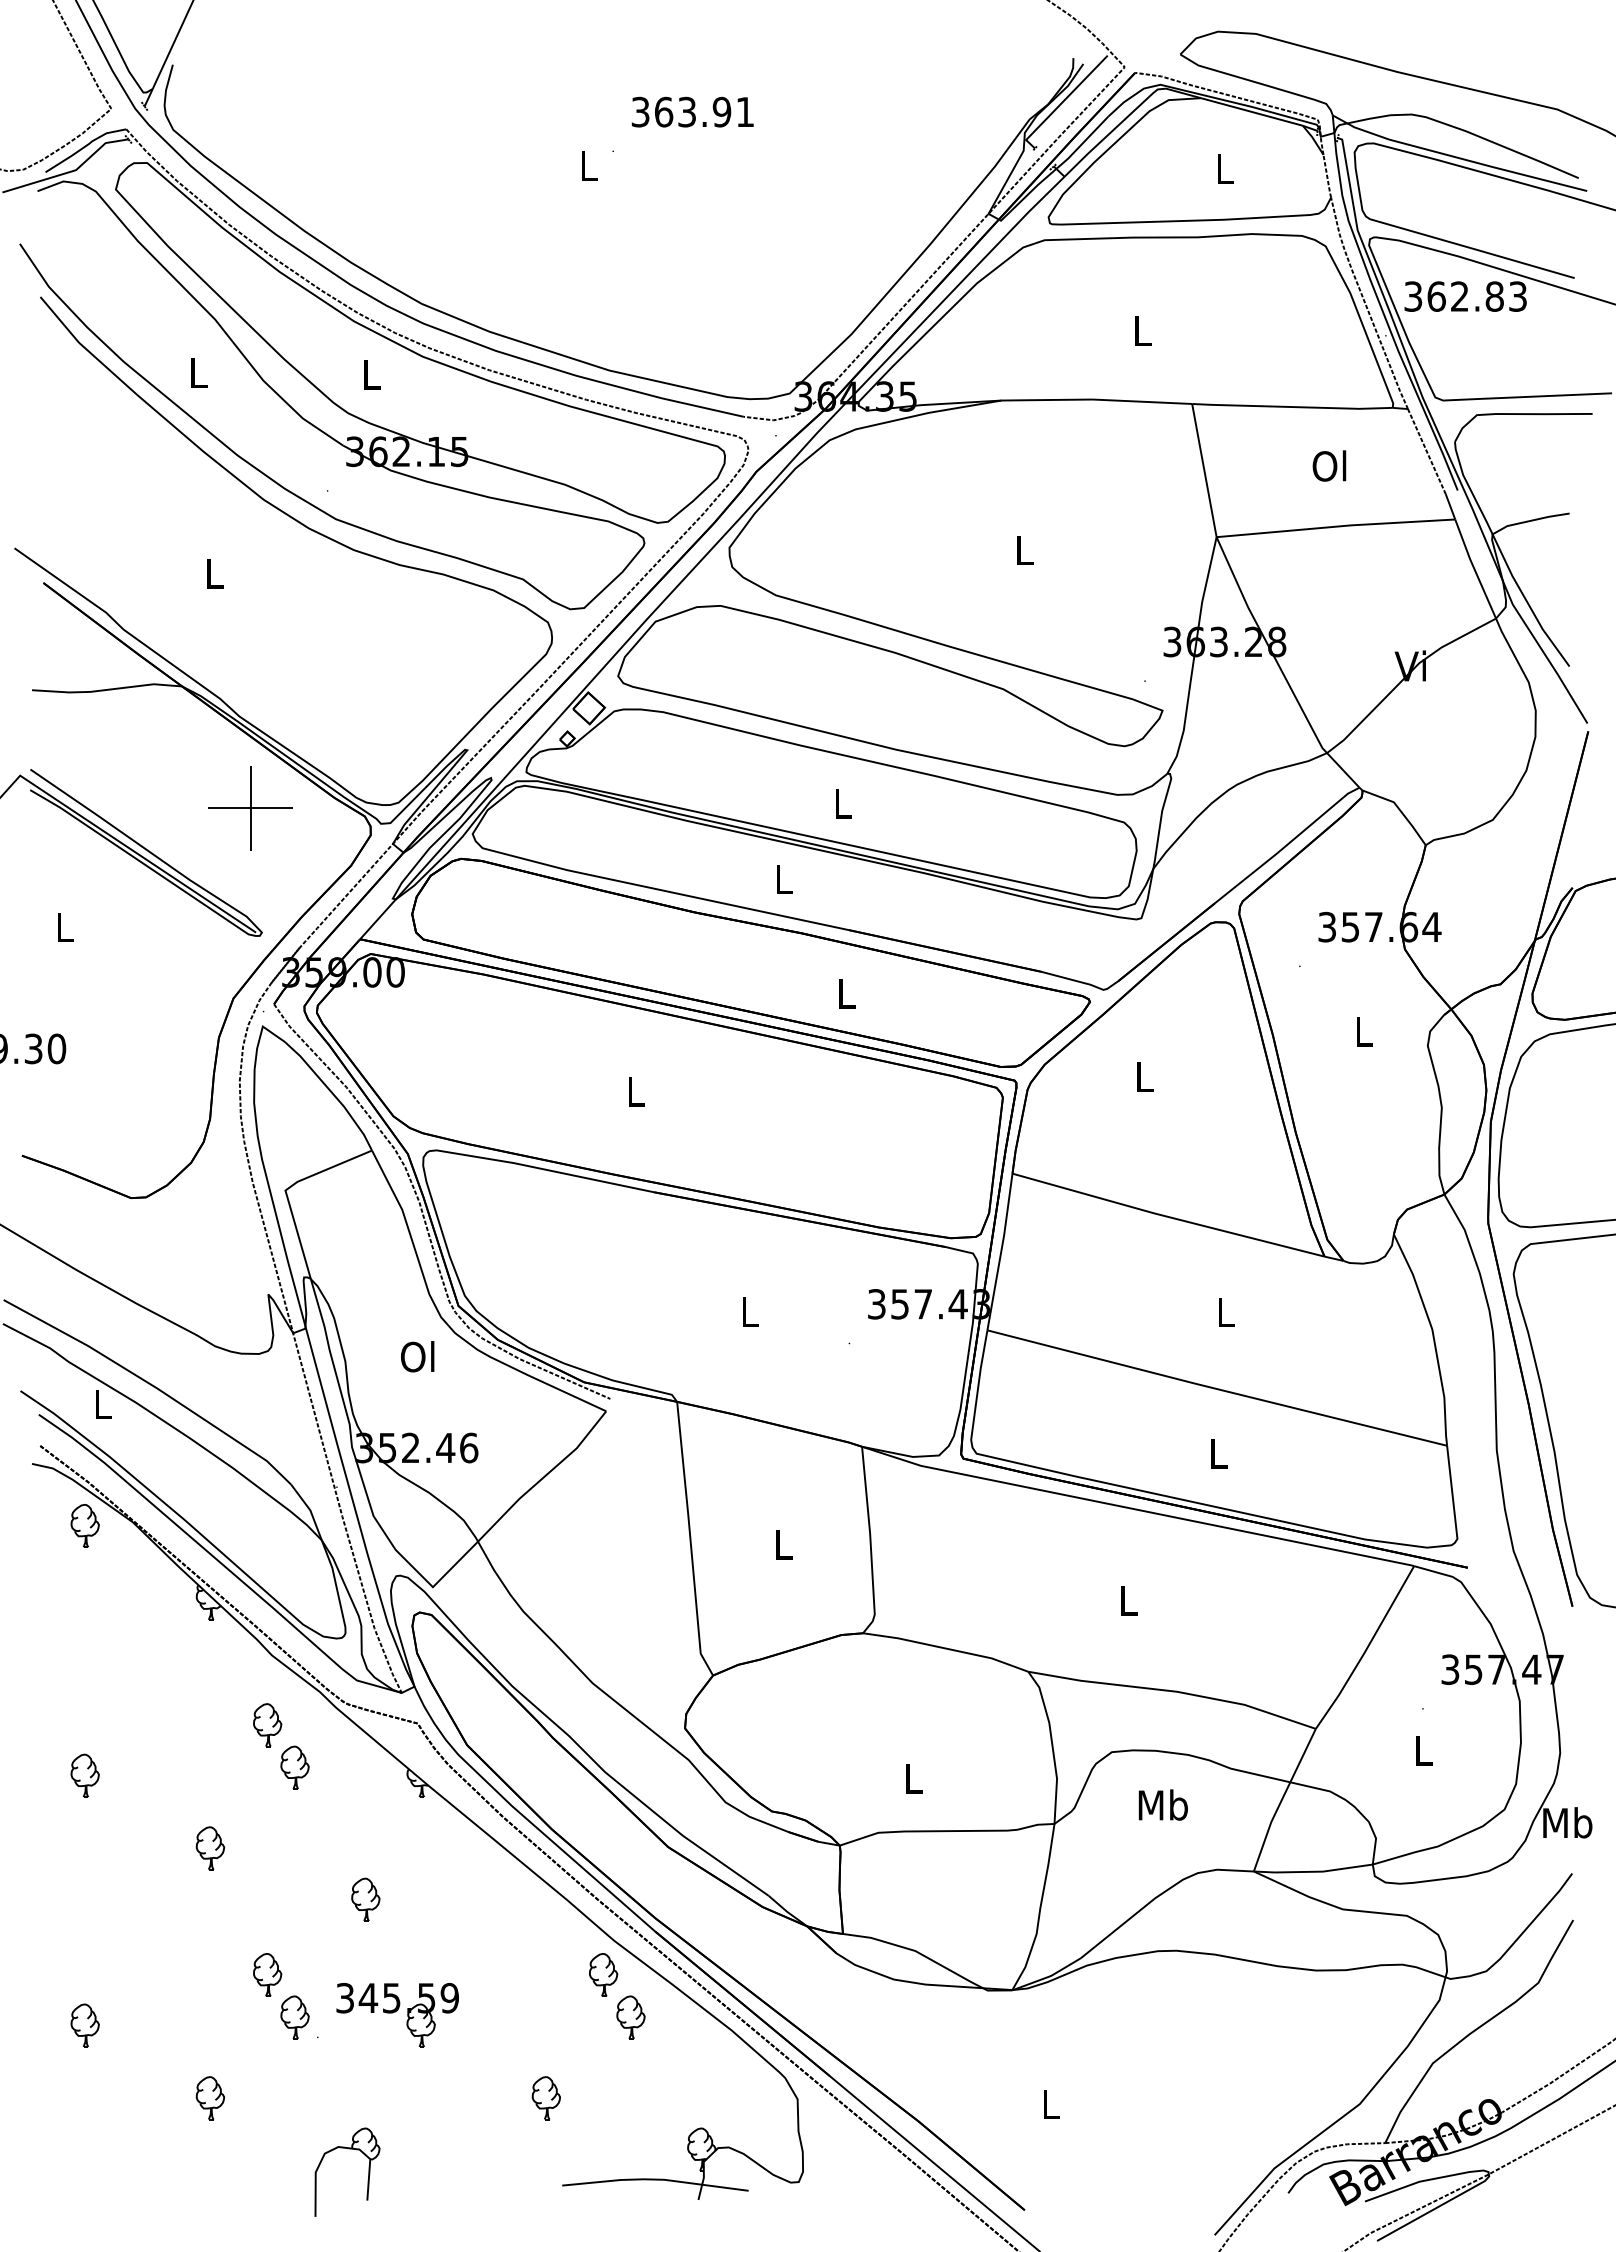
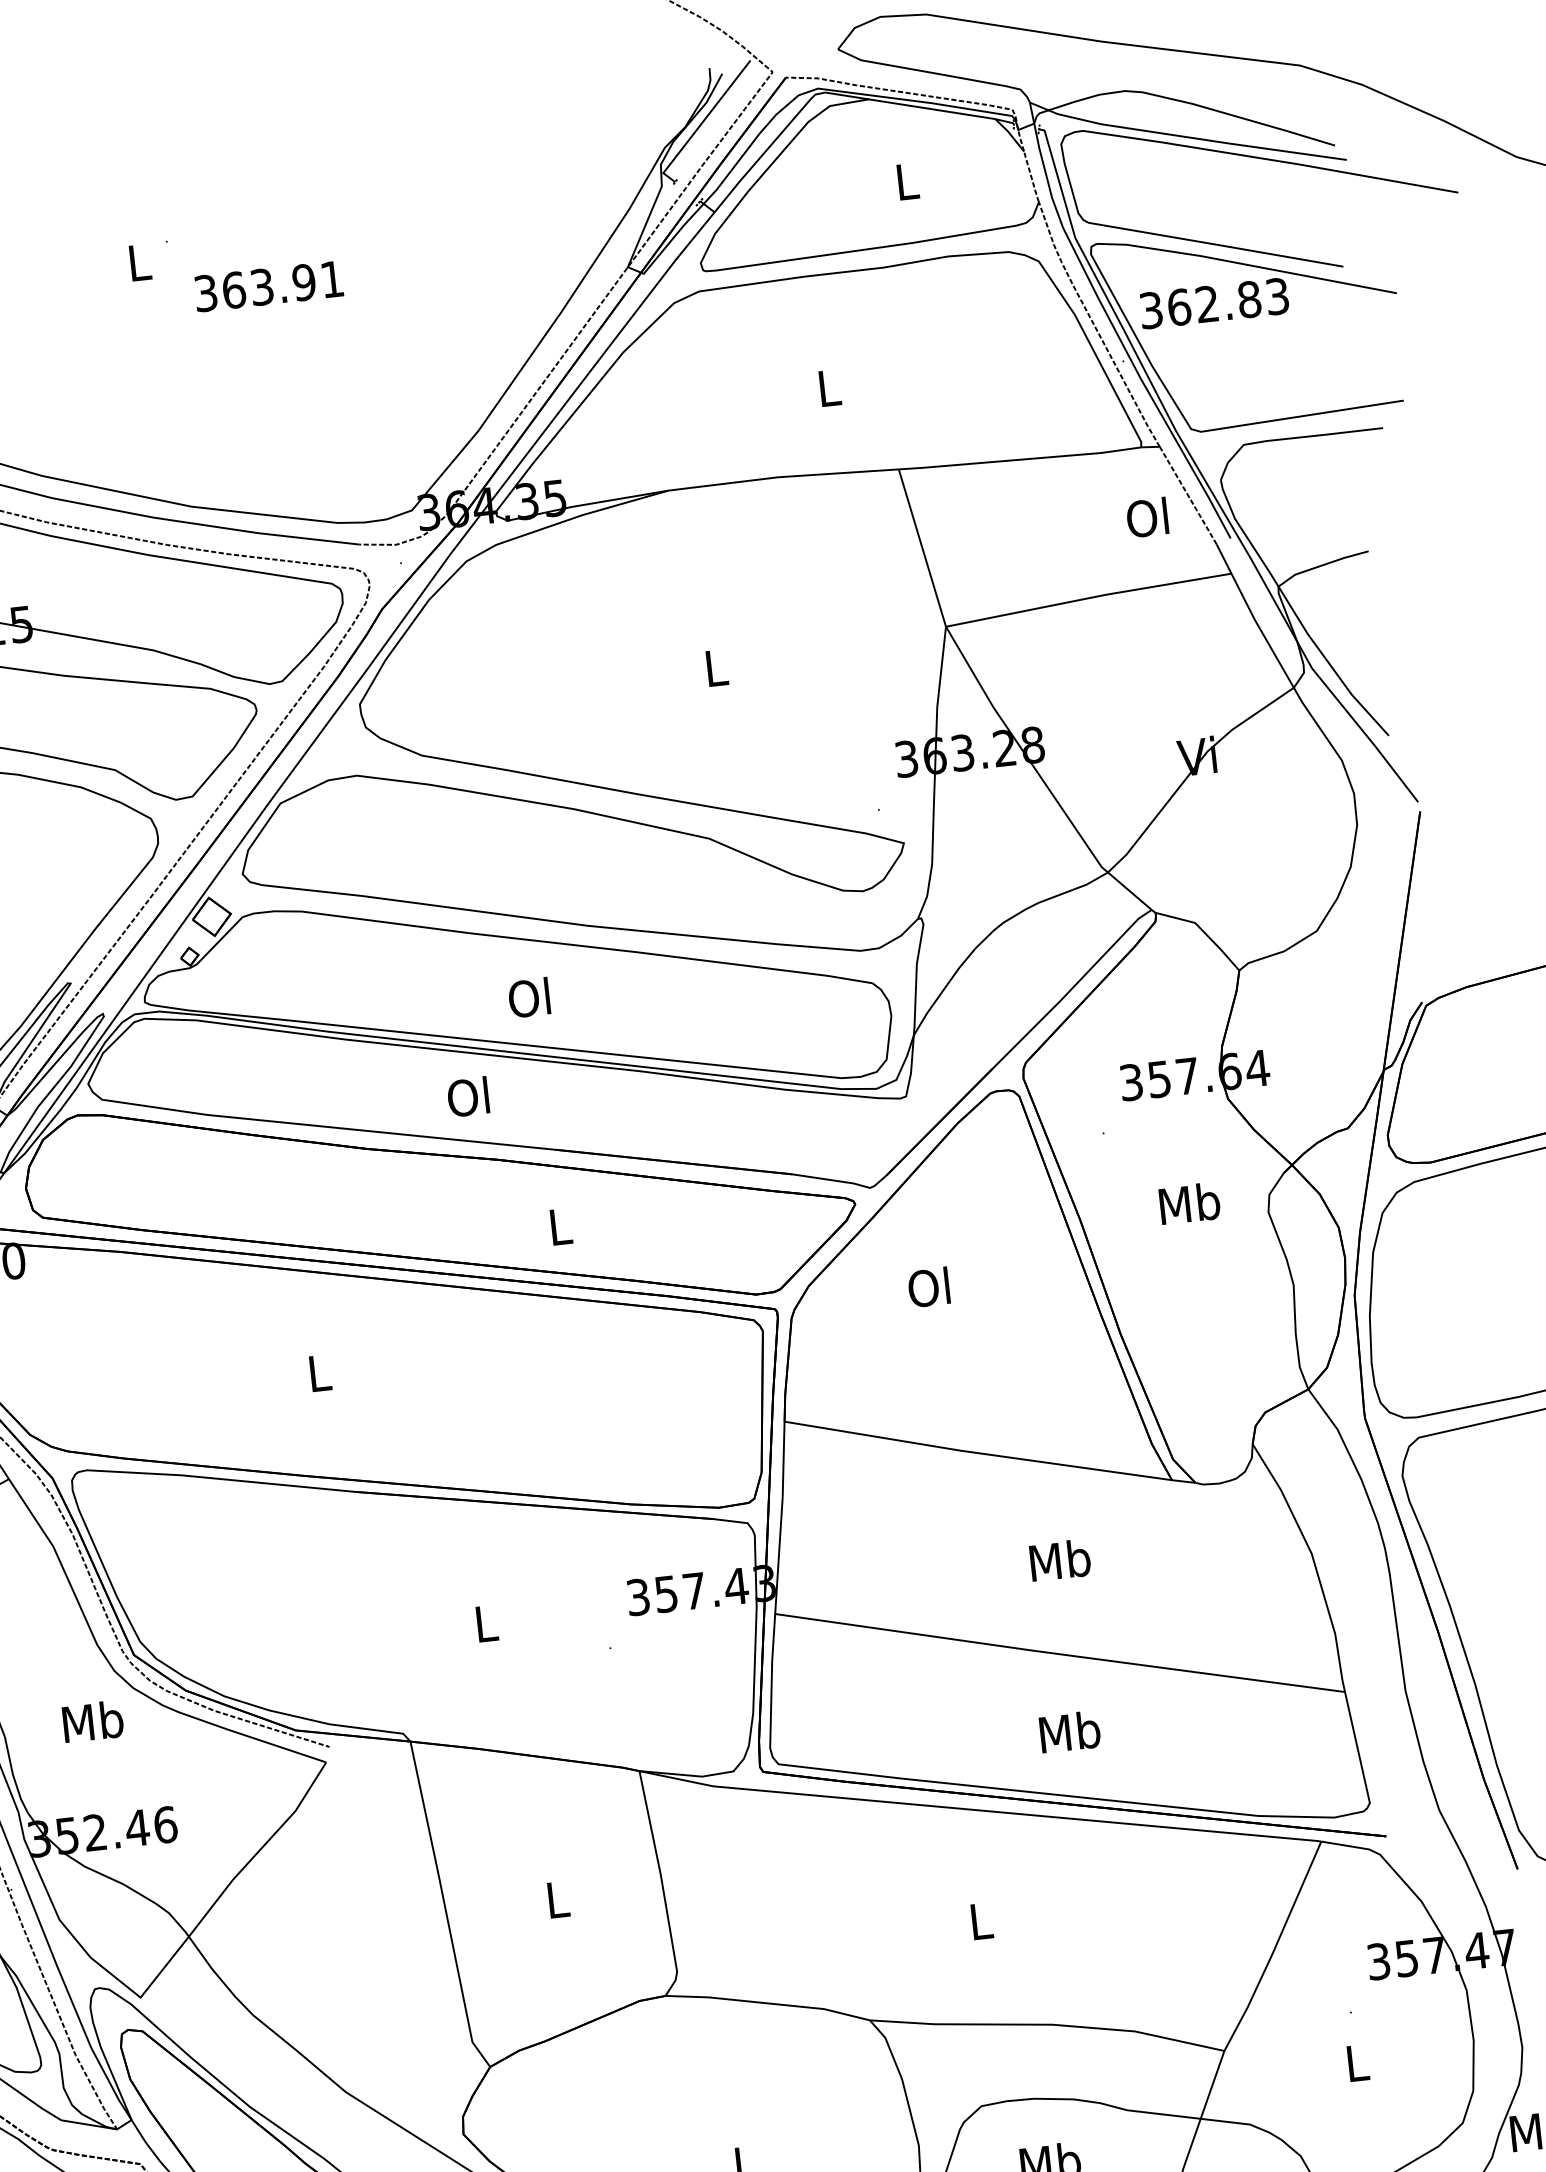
text: (692, 111) -> (268, 285), moved
text: (1329, 465) -> (1147, 517), moved
text: (841, 803) -> (529, 997), L -> Ol
text: (782, 878) -> (467, 1096), L -> Ol
text: (1363, 1031) -> (1189, 1203), L -> Mb
text: (1142, 1076) -> (928, 1287), L -> Ol
text: (1225, 1311) -> (1059, 1559), L -> Mb
text: (418, 1356) -> (92, 1721), Ol -> Mb
text: (1217, 1453) -> (1069, 1731), L -> Mb

